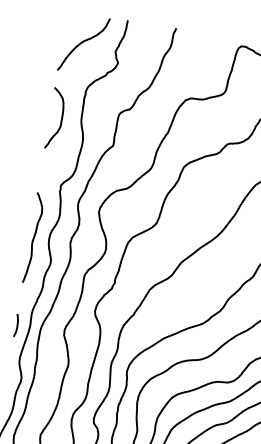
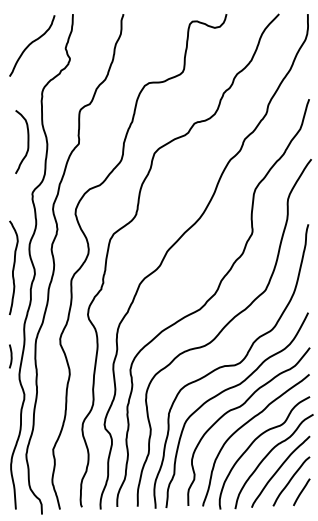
curve: (61, 119) -> (27, 141), moved
curve: (33, 237) -> (13, 267), moved
line: (16, 325) -> (10, 356), moved

